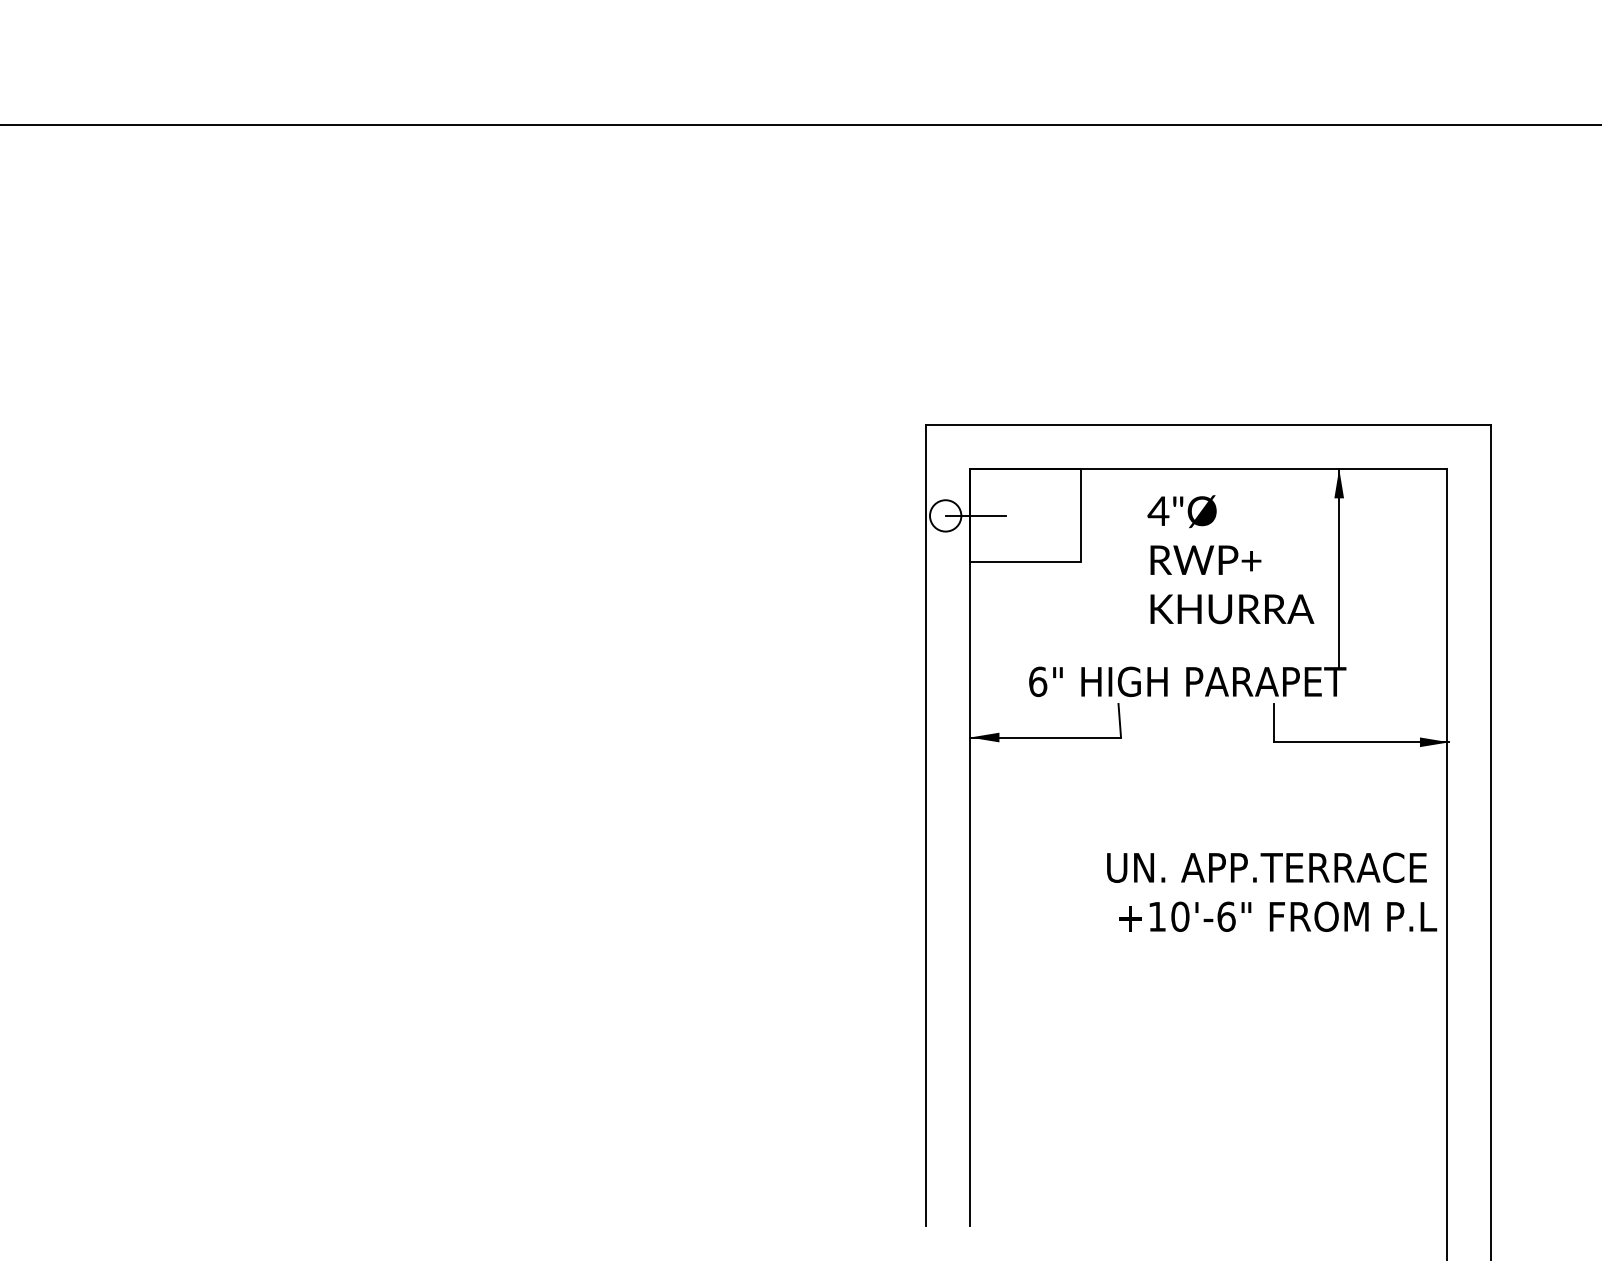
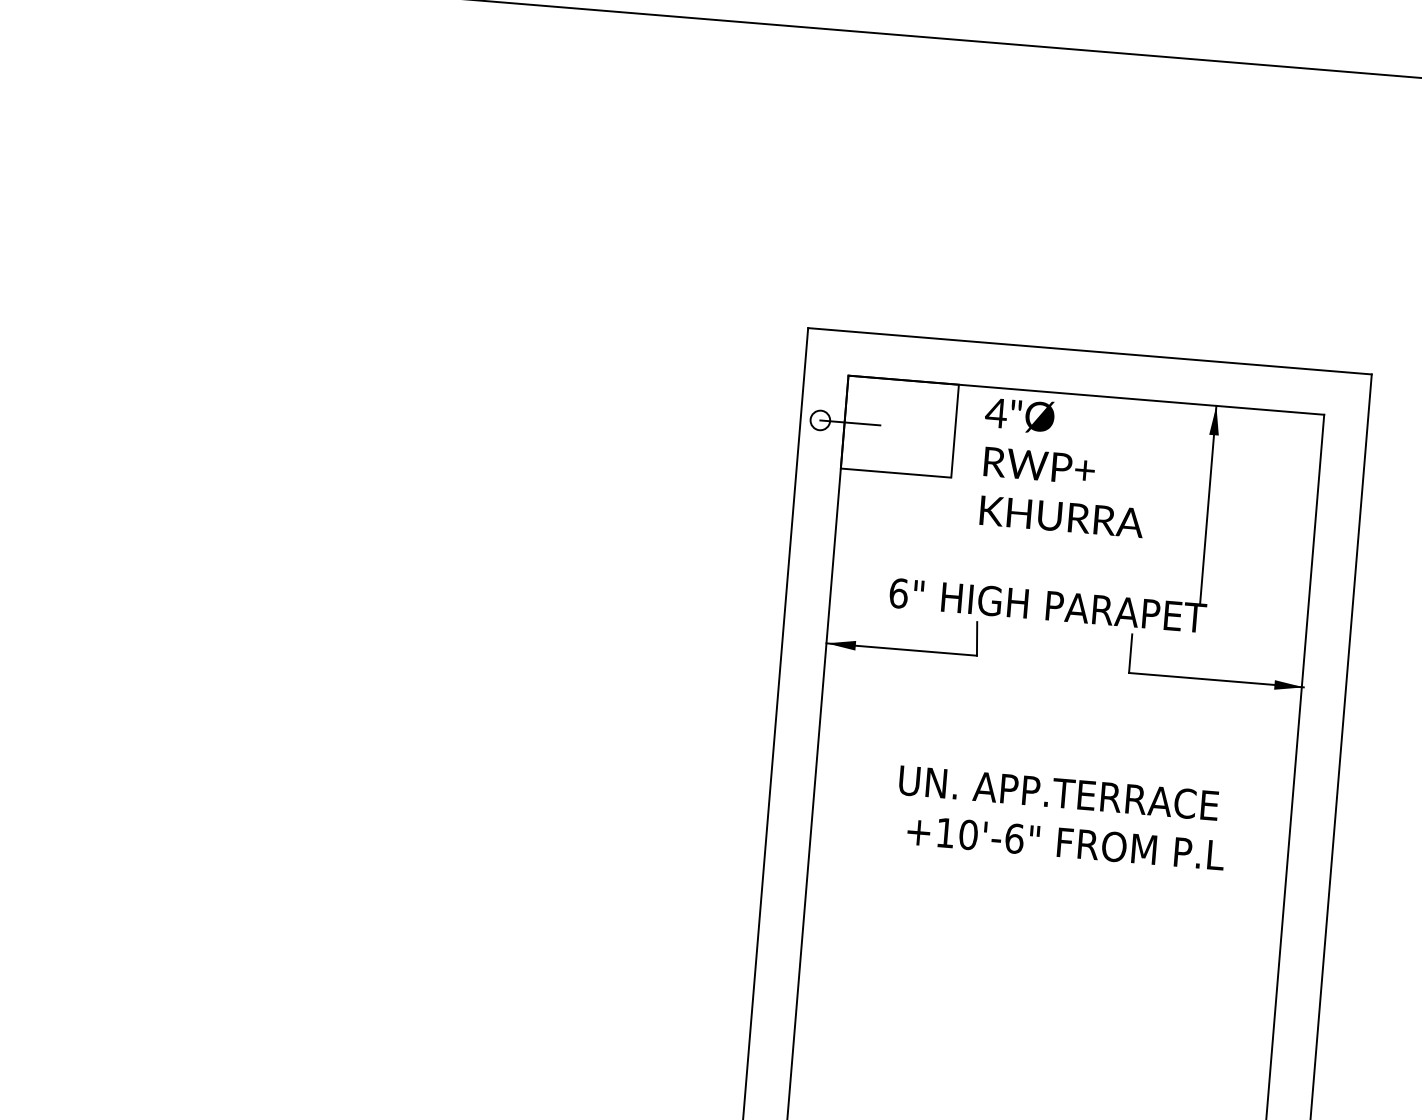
circle: (945, 515) -> (820, 420), size x0.62
text: (1230, 559) -> (1064, 467), moved
text: (1272, 891) -> (1062, 817), moved

